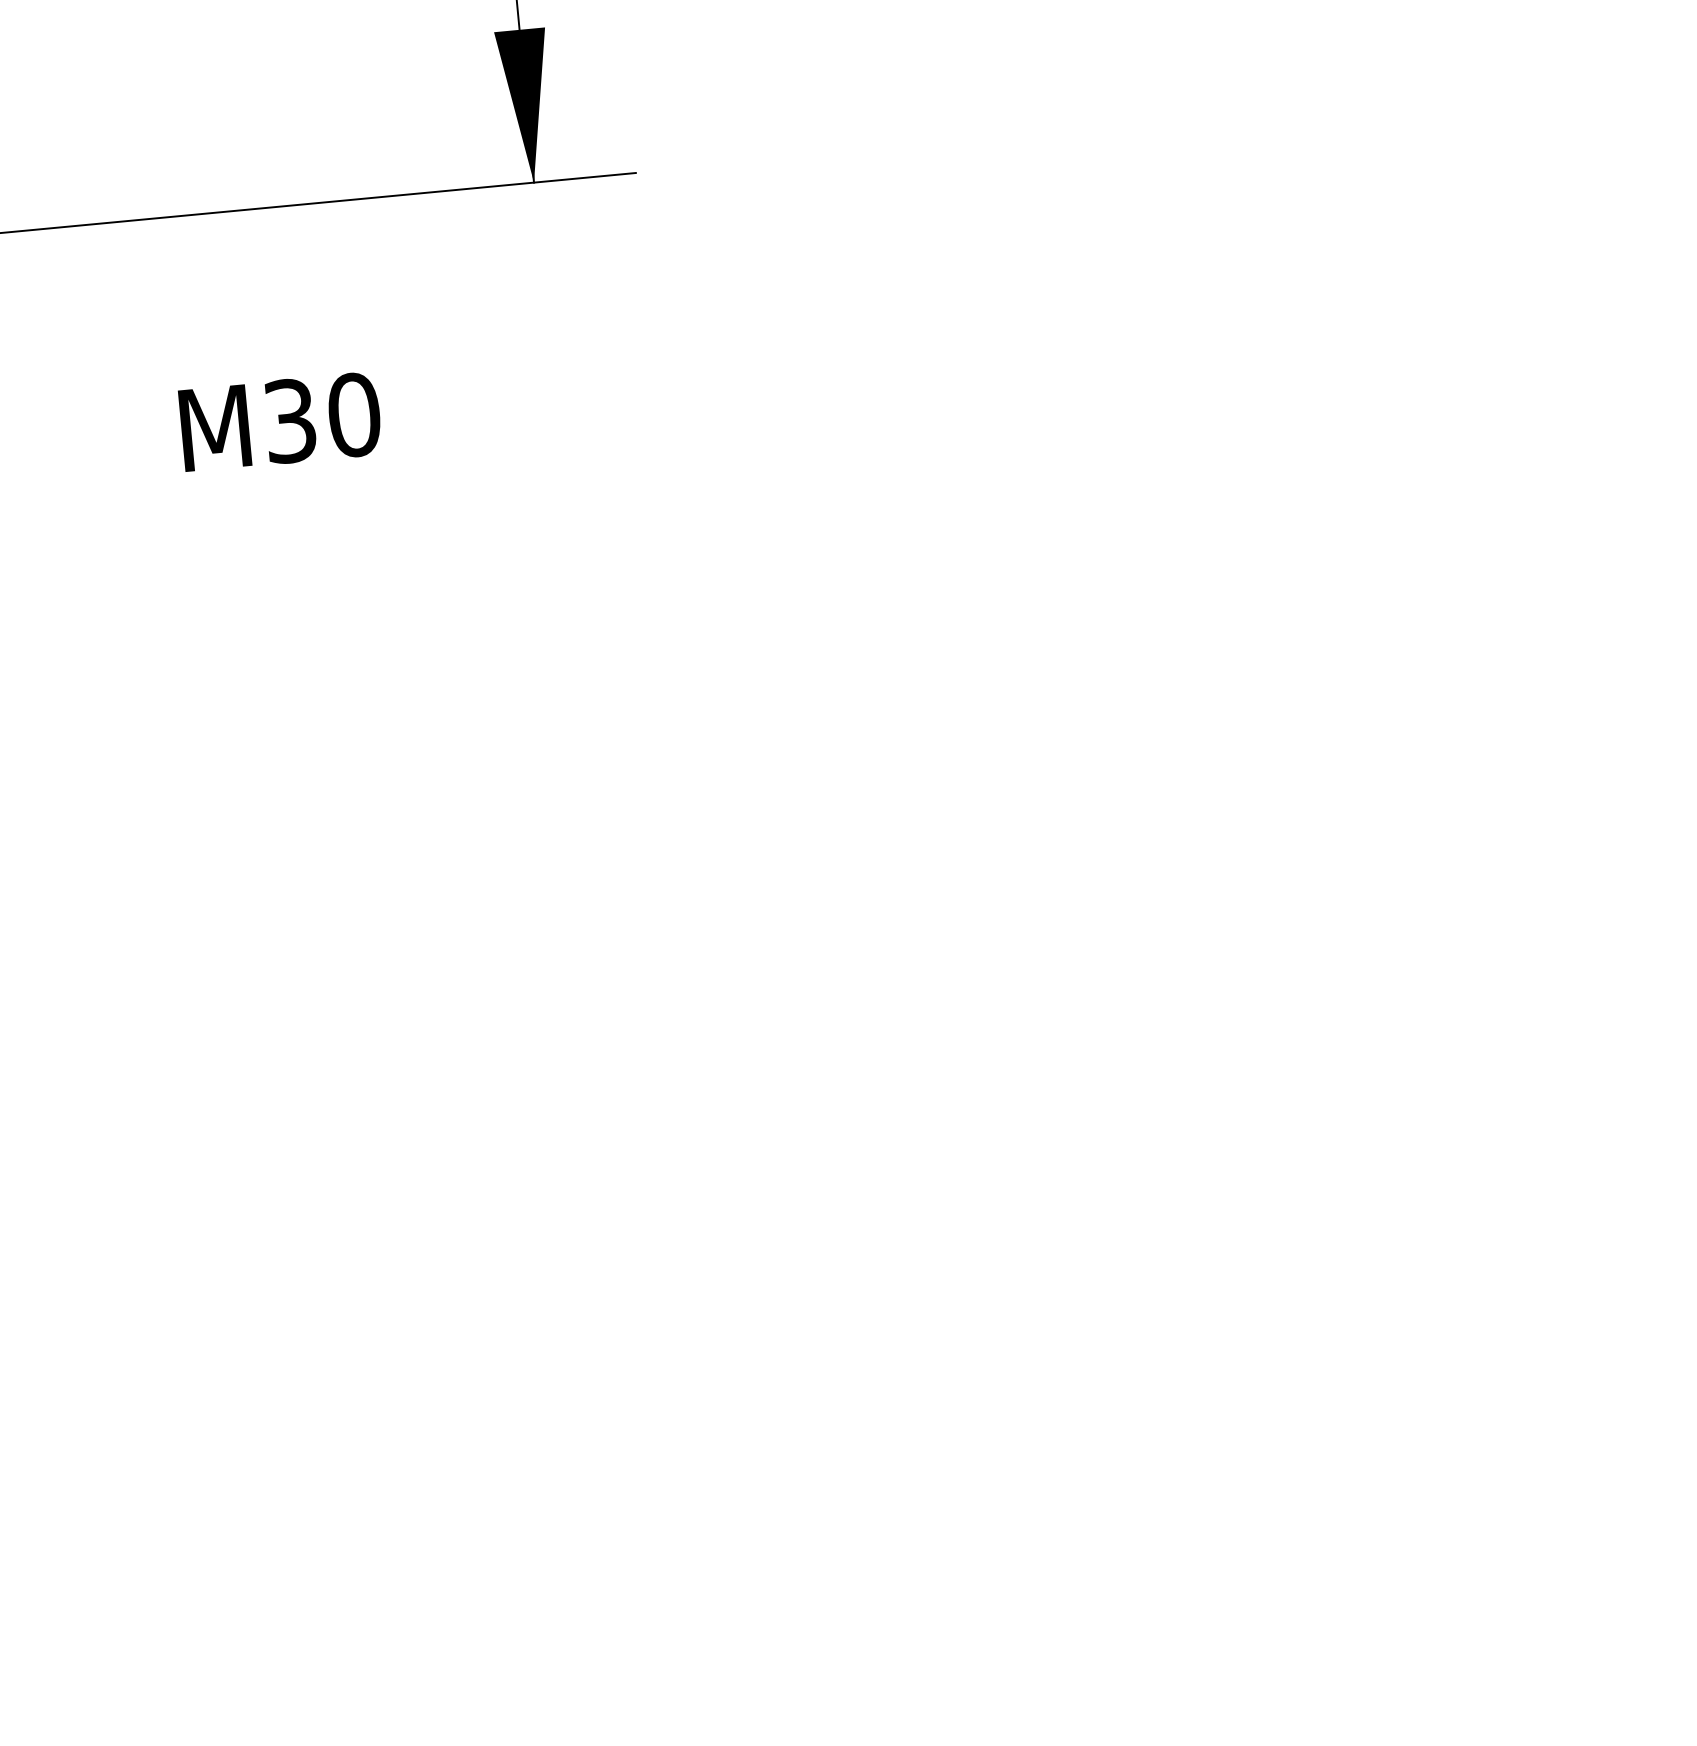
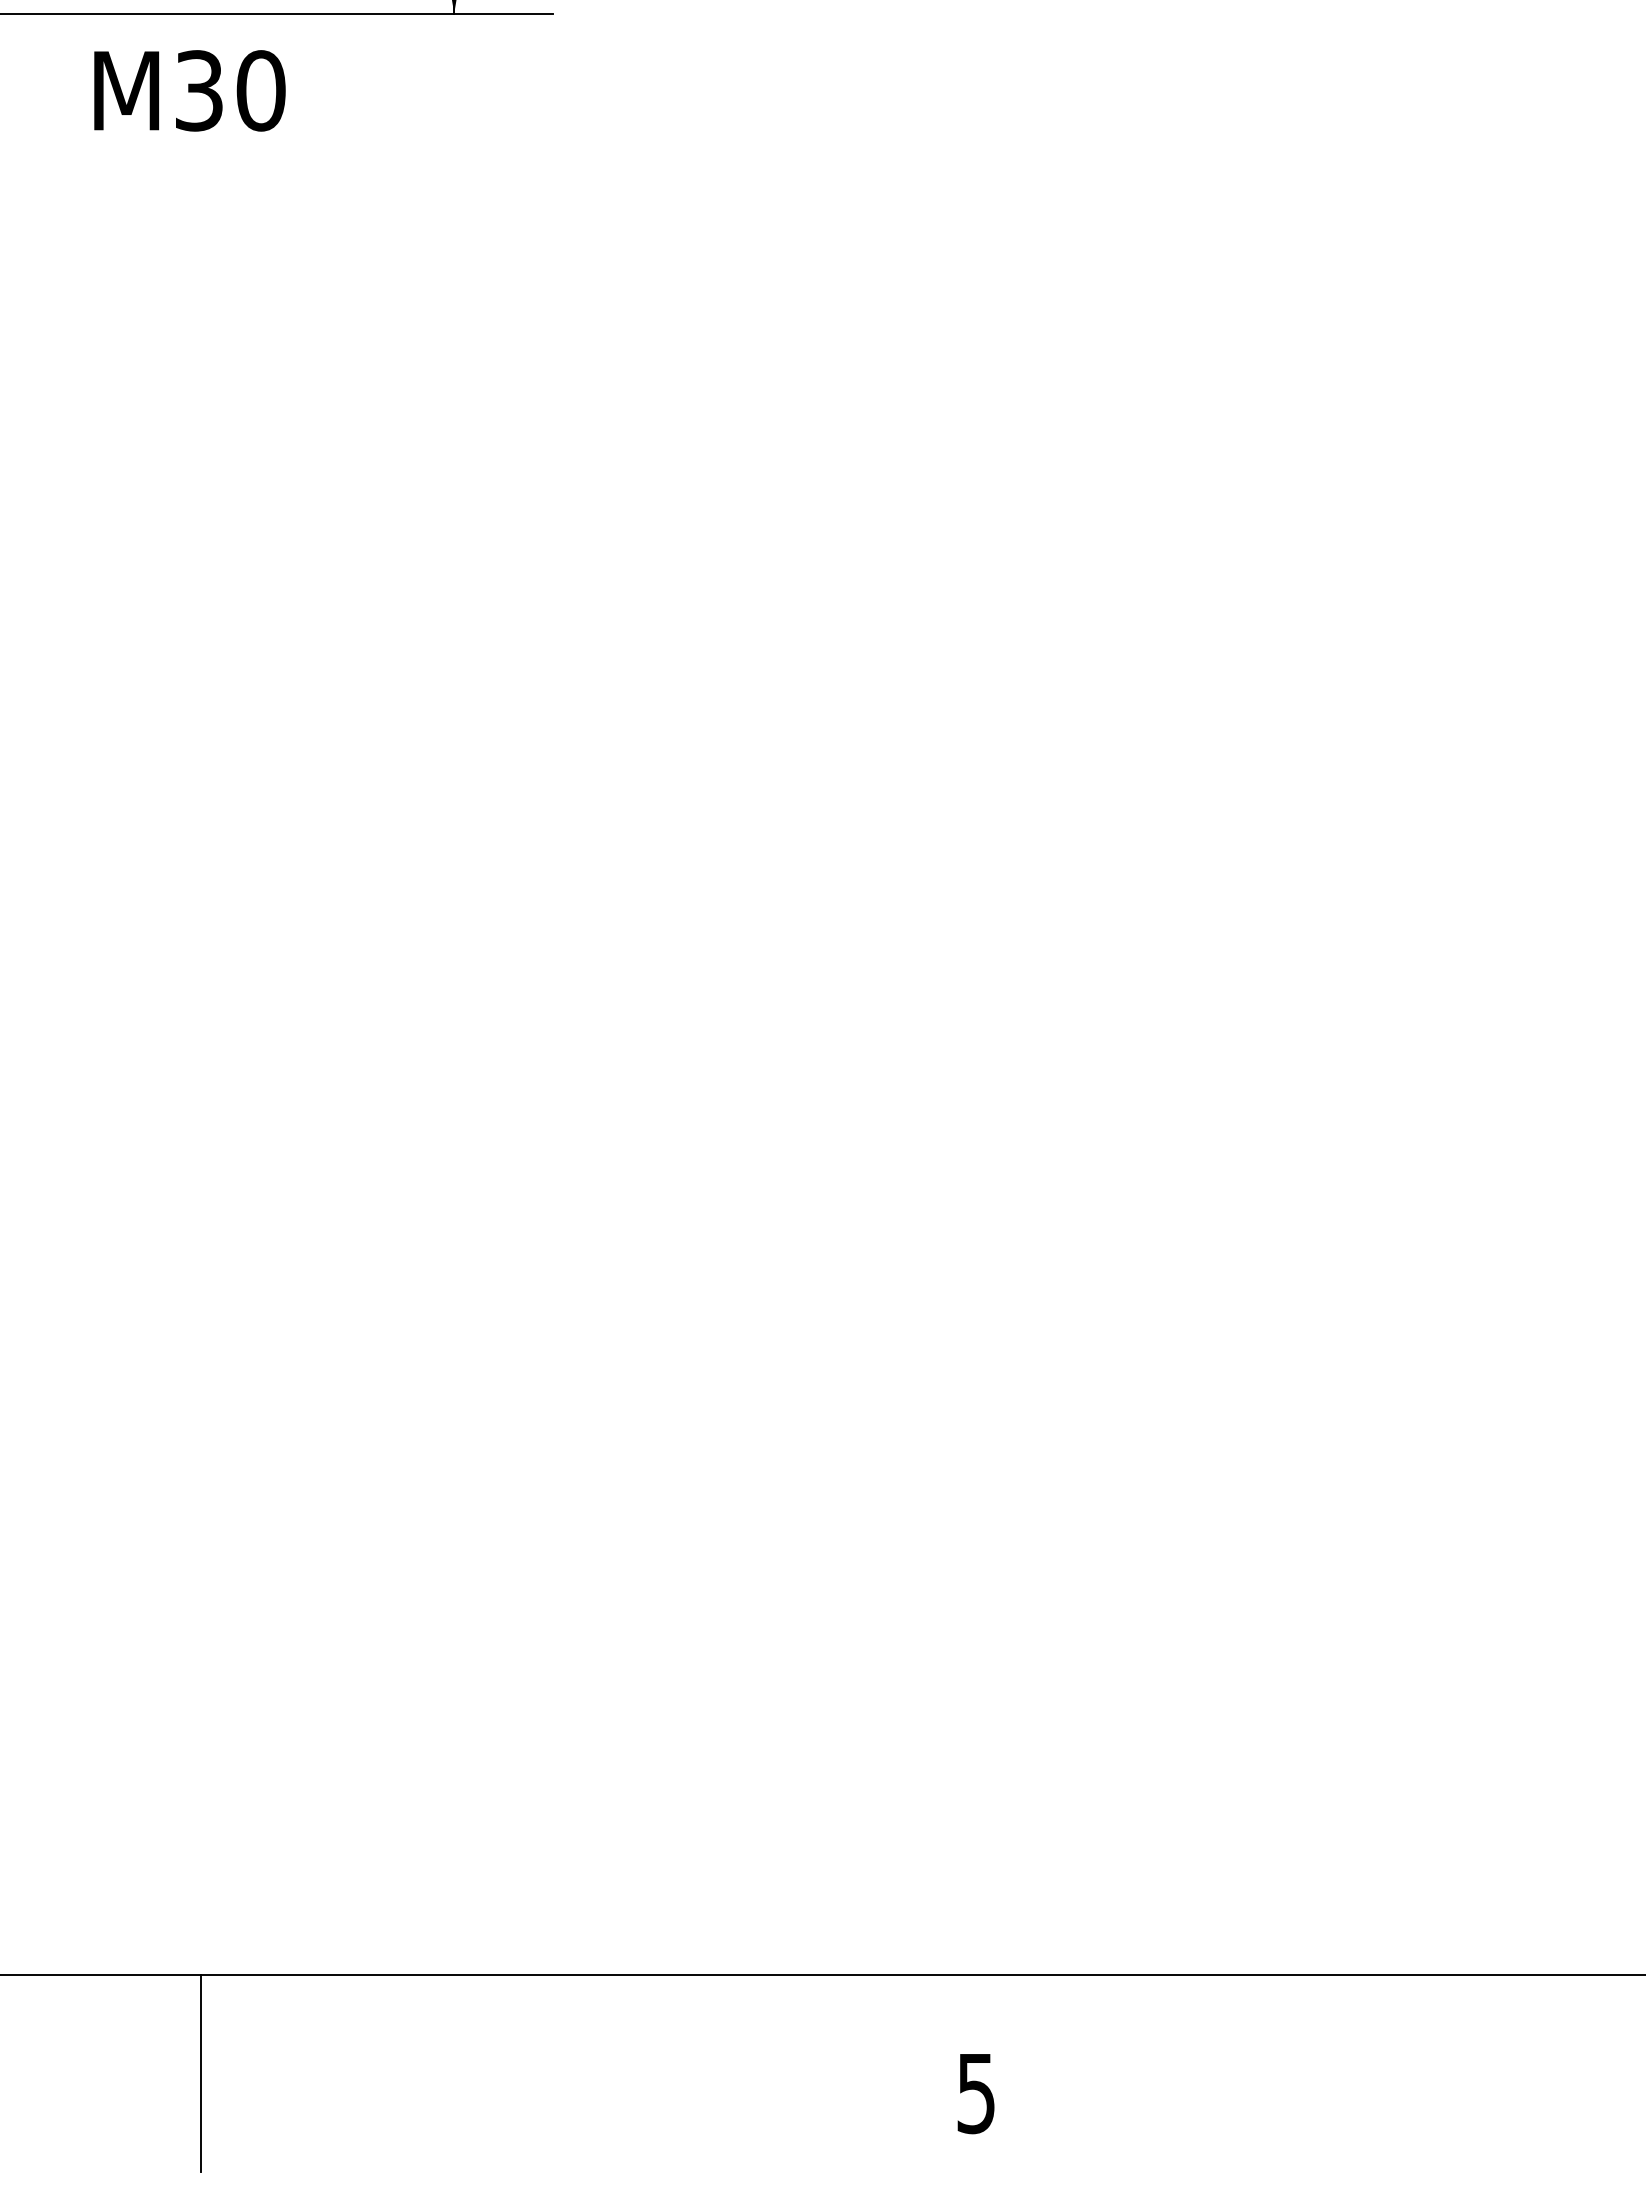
text: (280, 421) -> (189, 90), moved

